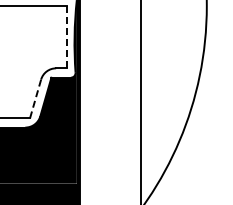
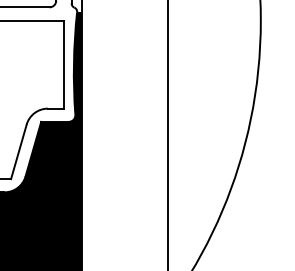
line: (67, 36) -> (63, 63), dashed -> solid
line: (35, 98) -> (18, 151), dashed -> solid

